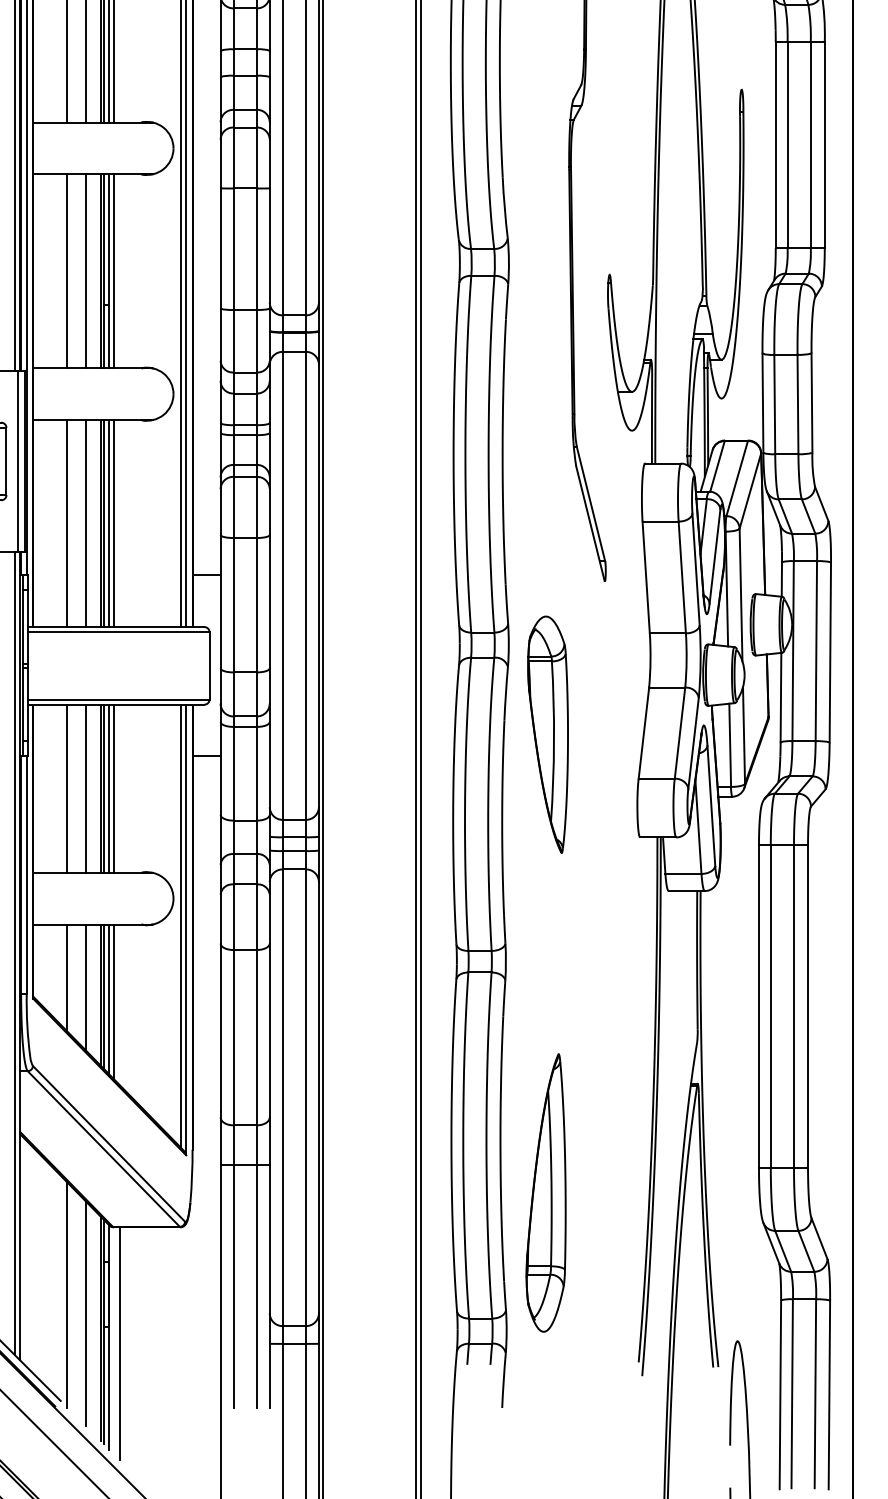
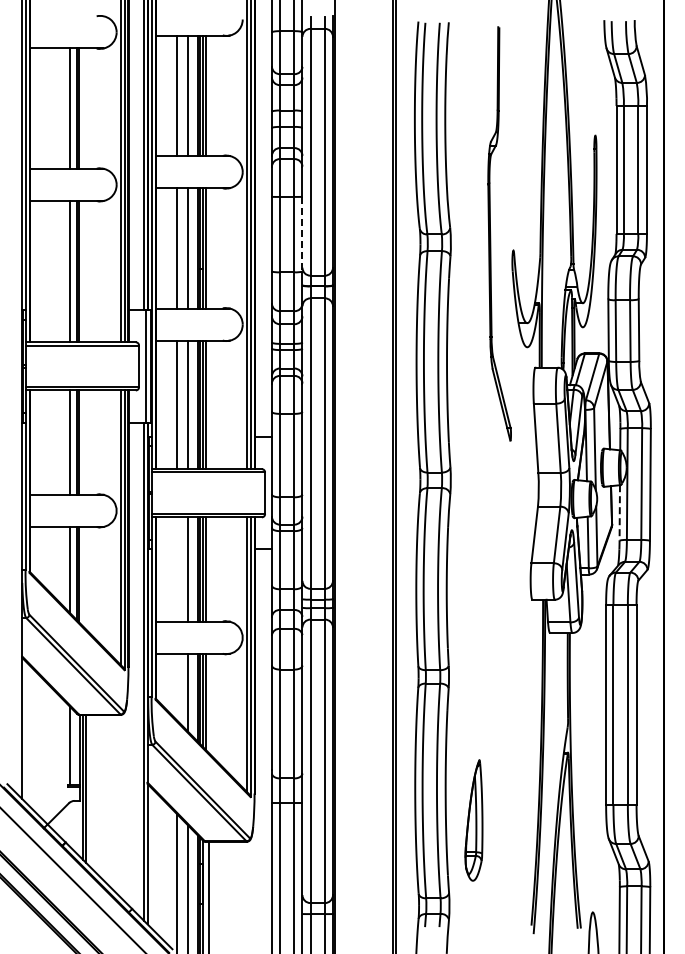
line: (269, 248) -> (302, 234), solid -> dashed
line: (780, 696) -> (619, 512), solid -> dashed
part: (548, 733) -> (475, 535), removed
line: (66, 788) -> (176, 569), removed
line: (66, 977) -> (176, 686), removed
part: (545, 1193) -> (473, 820), size x0.7

